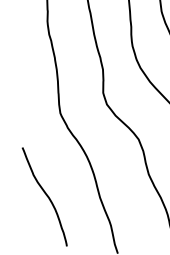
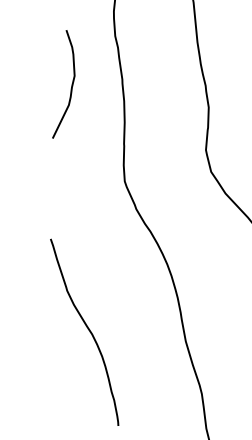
curve: (26, 64) -> (69, 87), added

